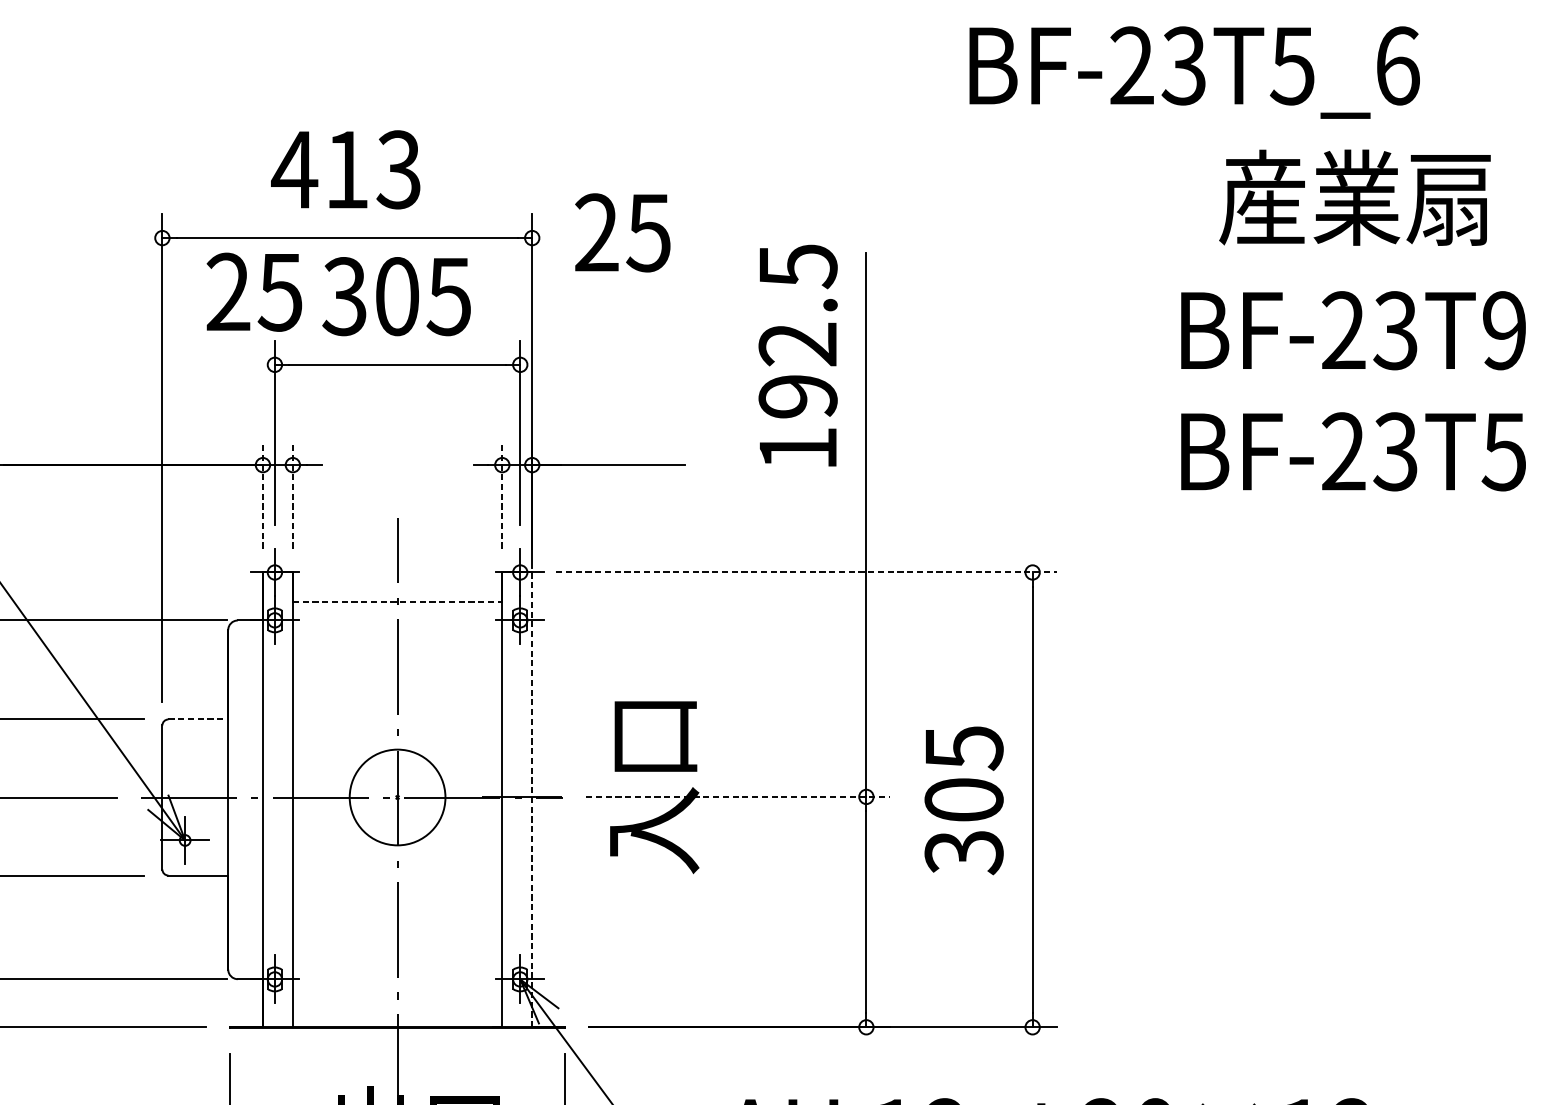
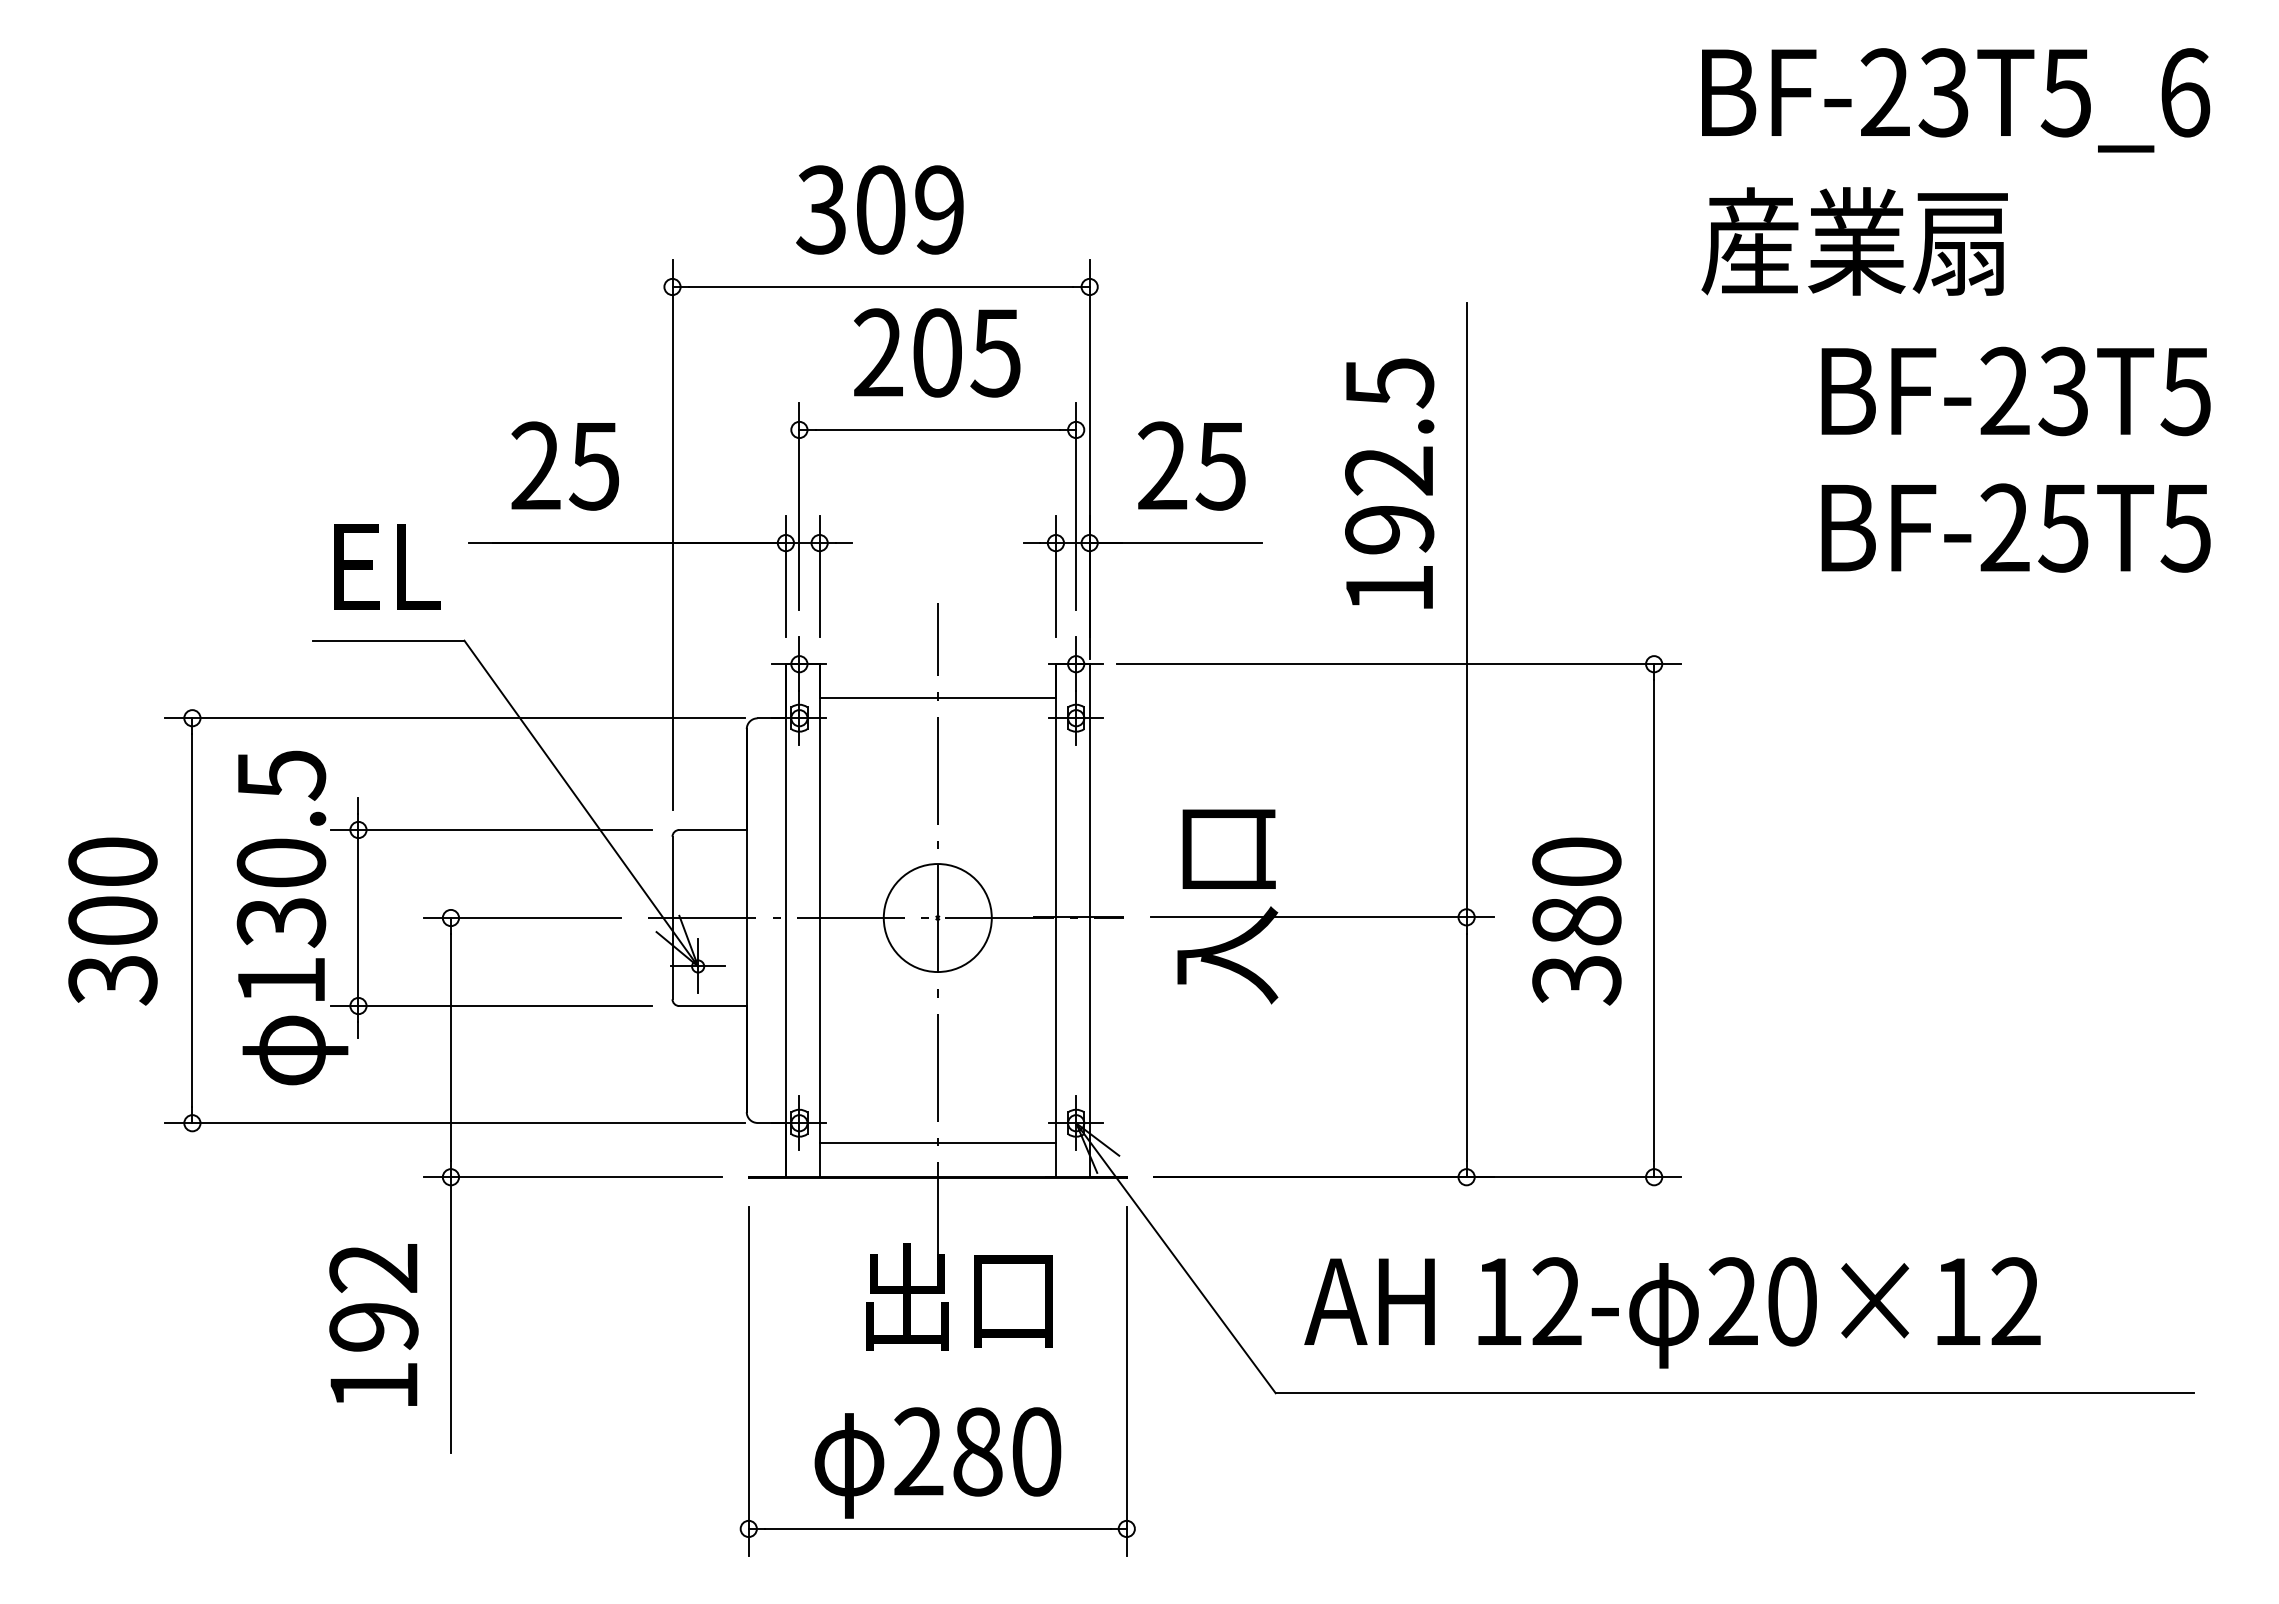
text: (1195, 72) -> (1956, 100), moved
text: (345, 169) -> (878, 209), 413 -> 309
text: (1354, 197) -> (1854, 241), moved
text: (622, 232) -> (1191, 465), moved
text: (253, 291) -> (564, 465), moved
text: (344, 296) -> (877, 352), 305 -> 205
text: (1503, 330) -> (2185, 391), BF-23T9 -> BF-23T5
text: (798, 355) -> (1389, 483), moved
text: (1395, 451) -> (2063, 527), BF-23T5 -> BF-25T5
line: (262, 494) -> (785, 576), dashed -> solid
line: (292, 494) -> (819, 576), dashed -> solid
line: (501, 494) -> (1055, 576), dashed -> solid
line: (806, 572) -> (1399, 664), dashed -> solid
line: (398, 602) -> (938, 697), dashed -> solid
line: (198, 719) -> (713, 830), dashed -> solid
text: (963, 773) -> (1576, 891), 305 -> 380
line: (738, 797) -> (1322, 917), dashed -> solid
line: (532, 799) -> (1089, 920), dashed -> solid
line: (397, 997) -> (937, 1143), added

